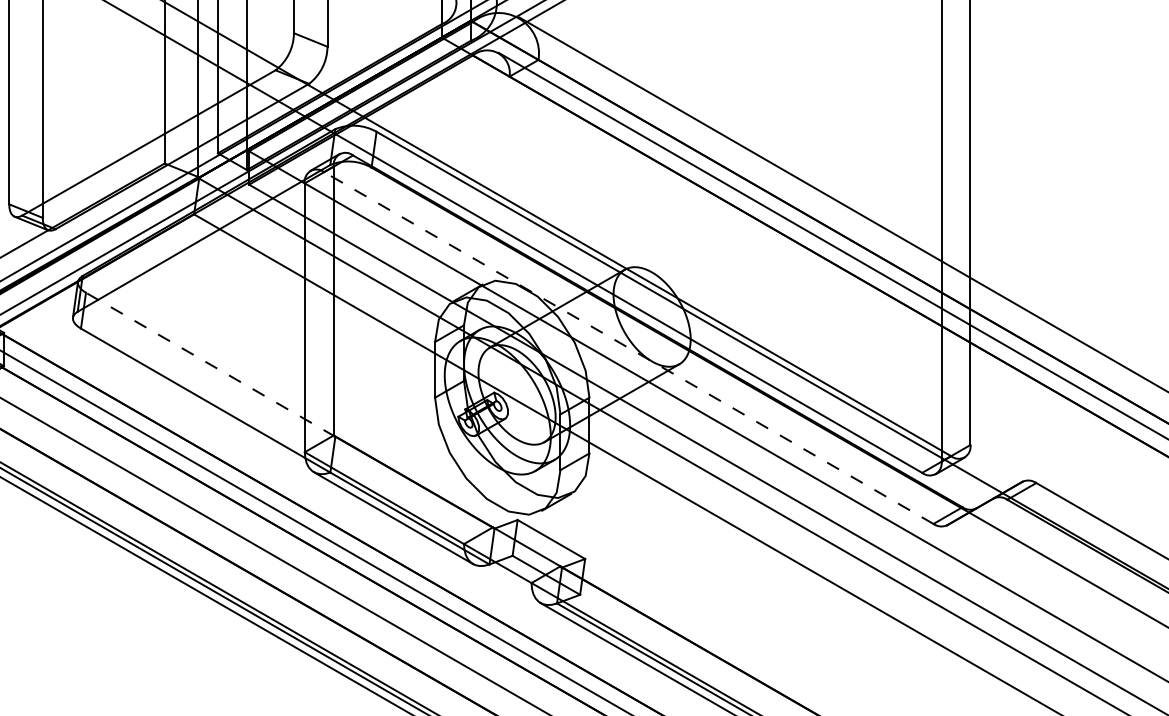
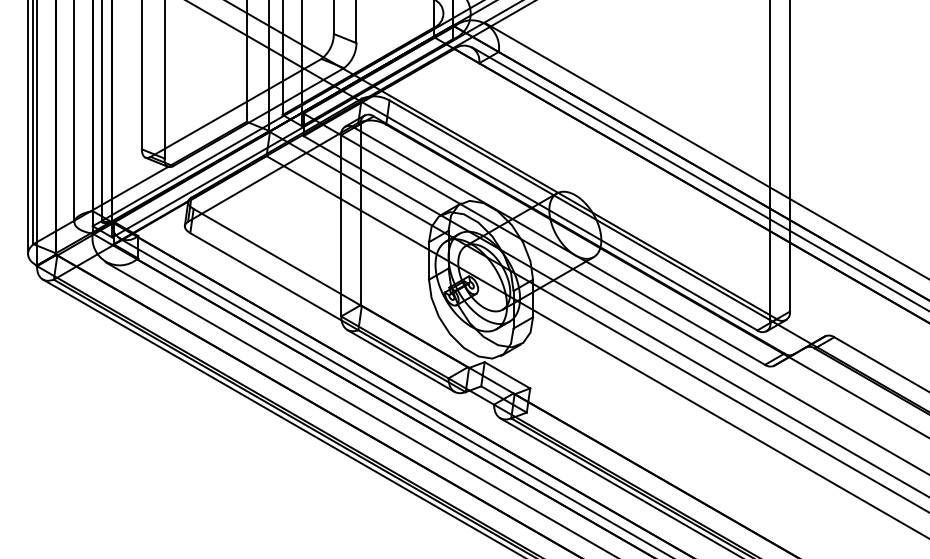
line: (628, 348) -> (559, 246), dashed -> solid
line: (210, 364) -> (277, 257), dashed -> solid

